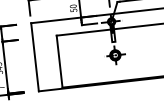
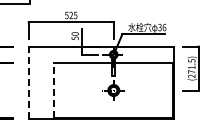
line: (34, 56) -> (28, 82), solid -> dashed
line: (59, 61) -> (54, 90), solid -> dashed

